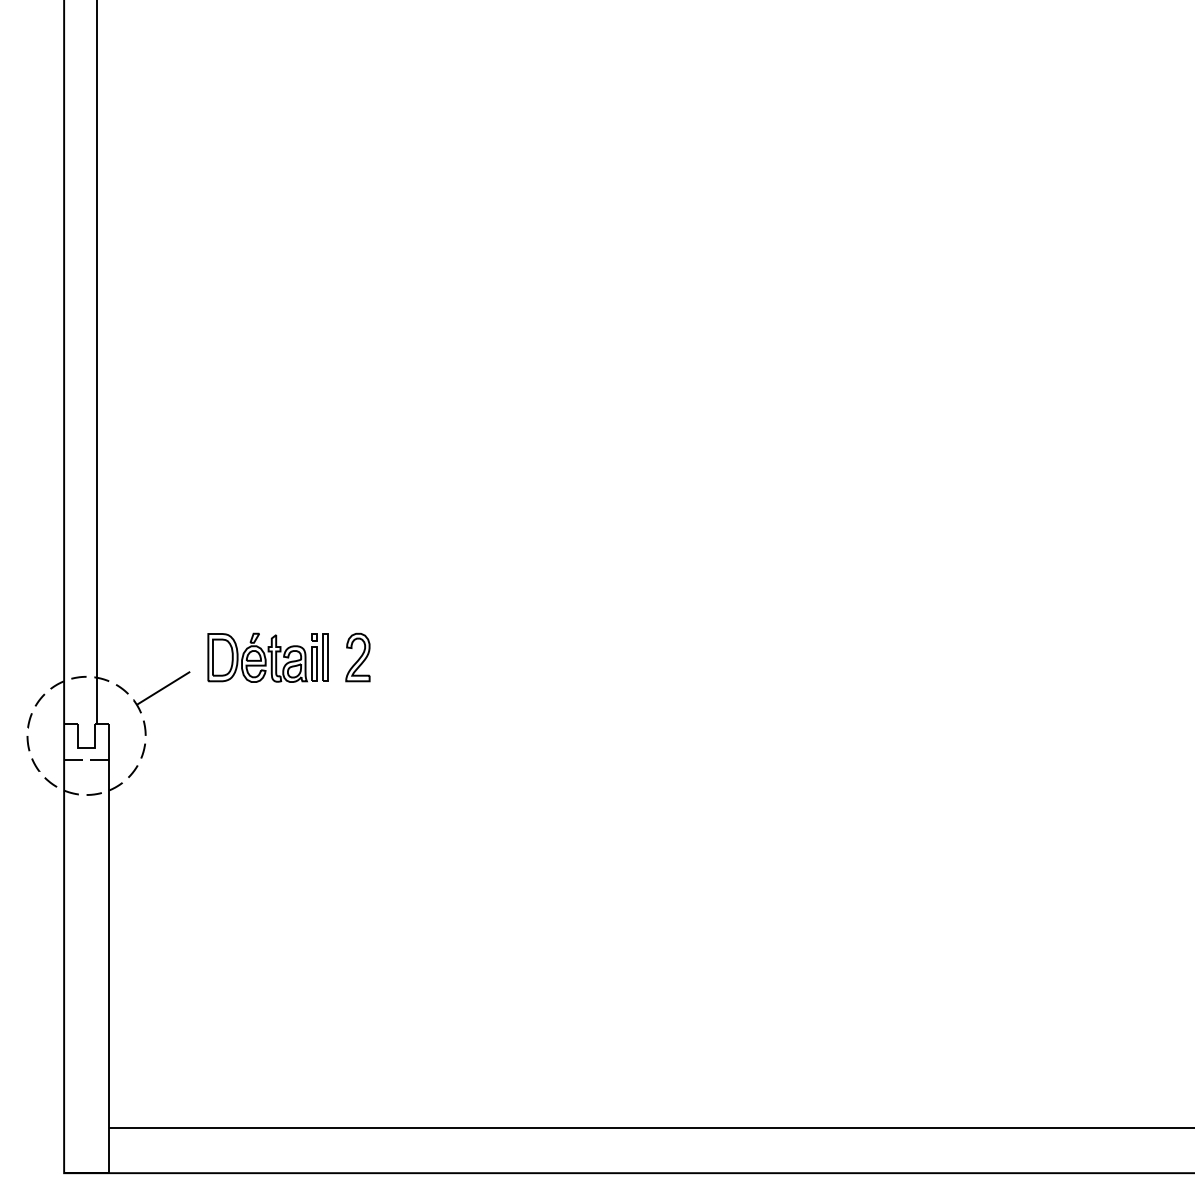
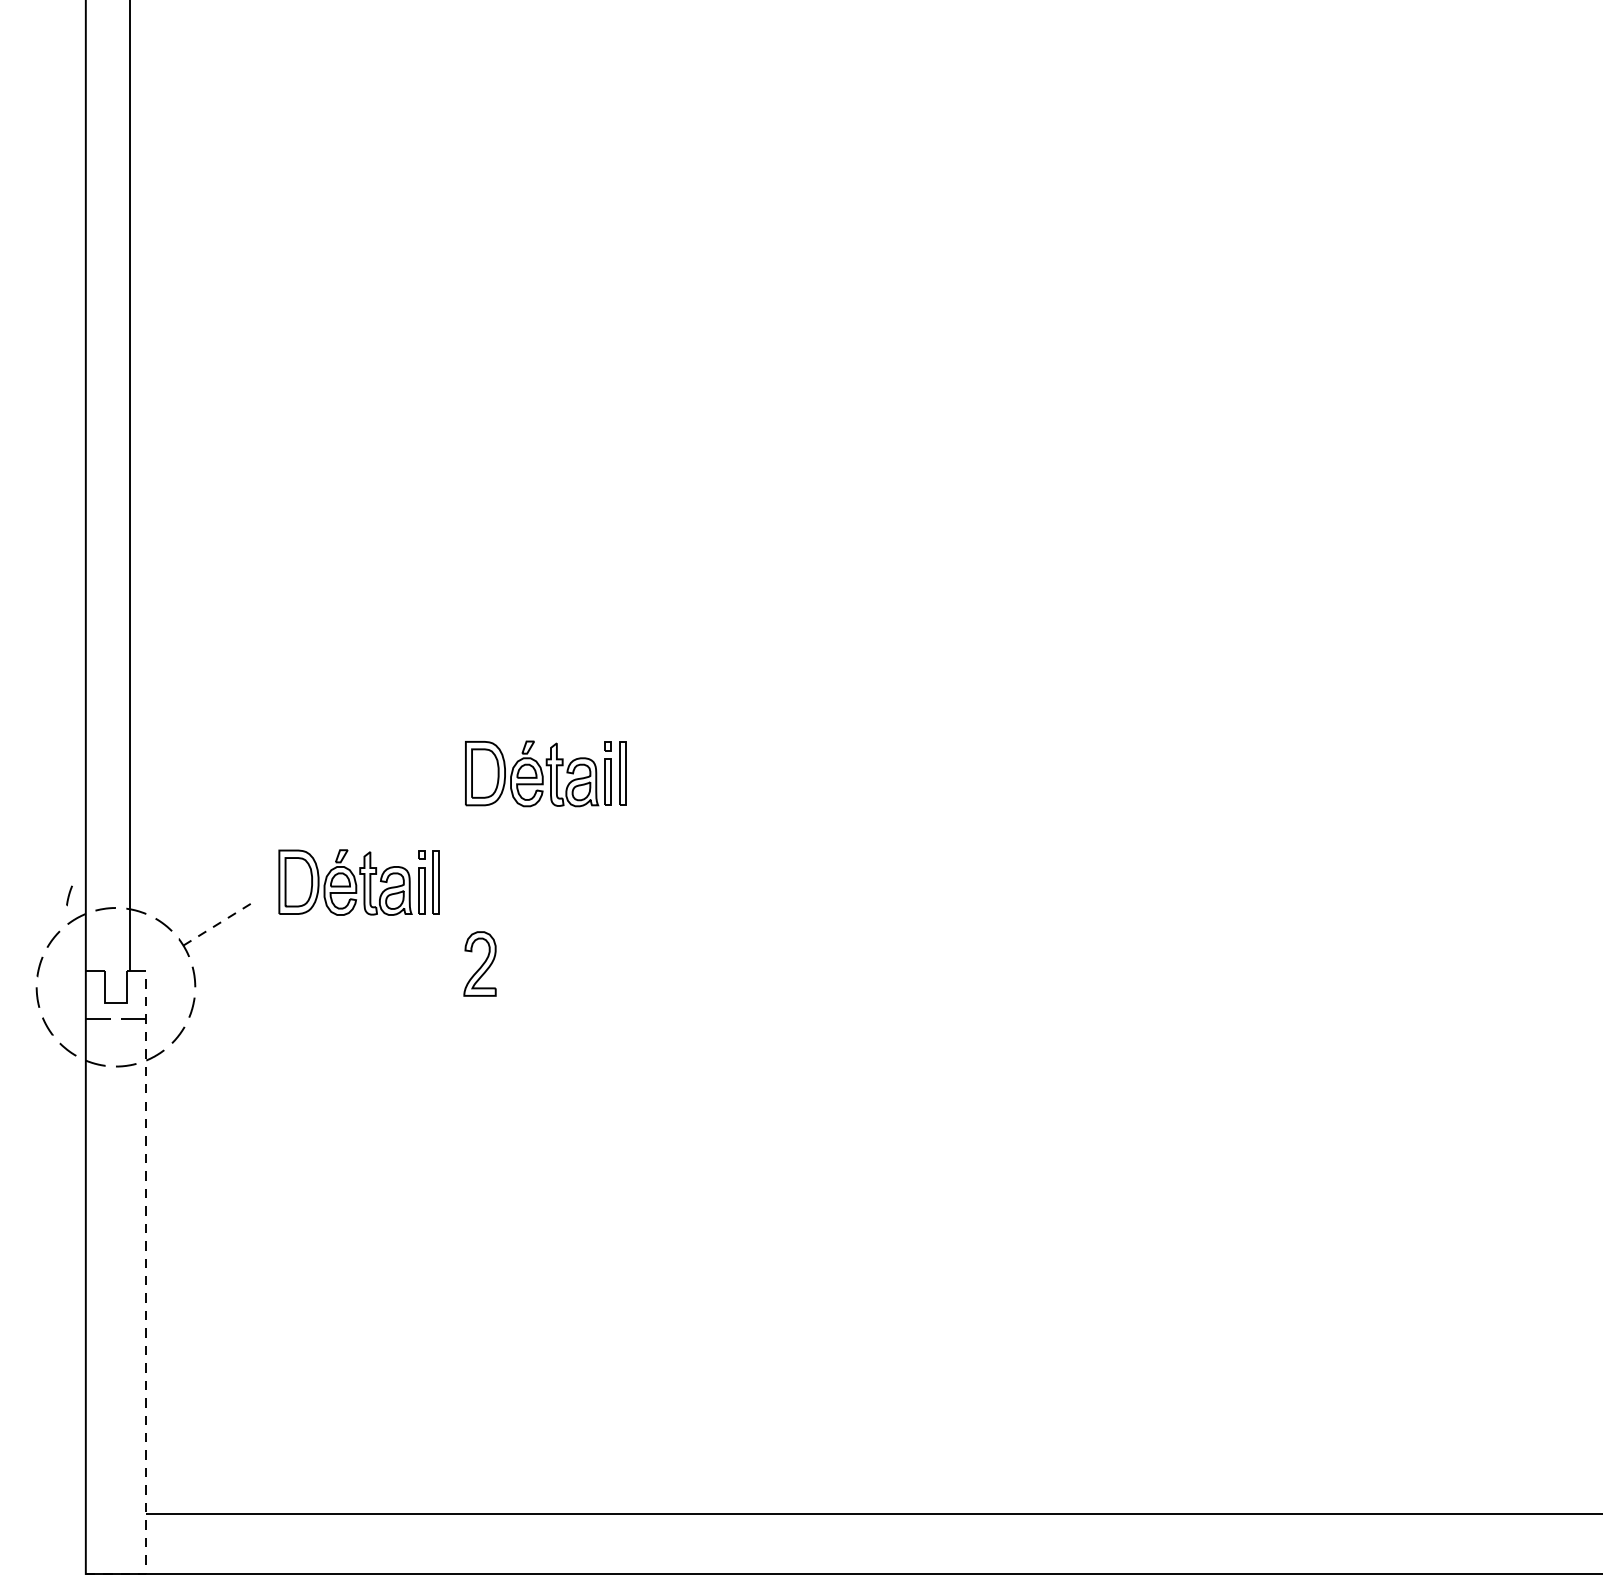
part: (406, 576) -> (545, 773), added
part: (357, 657) -> (479, 963), moved
line: (51, 667) -> (68, 895), added
line: (163, 688) -> (219, 923), solid -> dashed
line: (109, 971) -> (146, 1303), solid -> dashed

